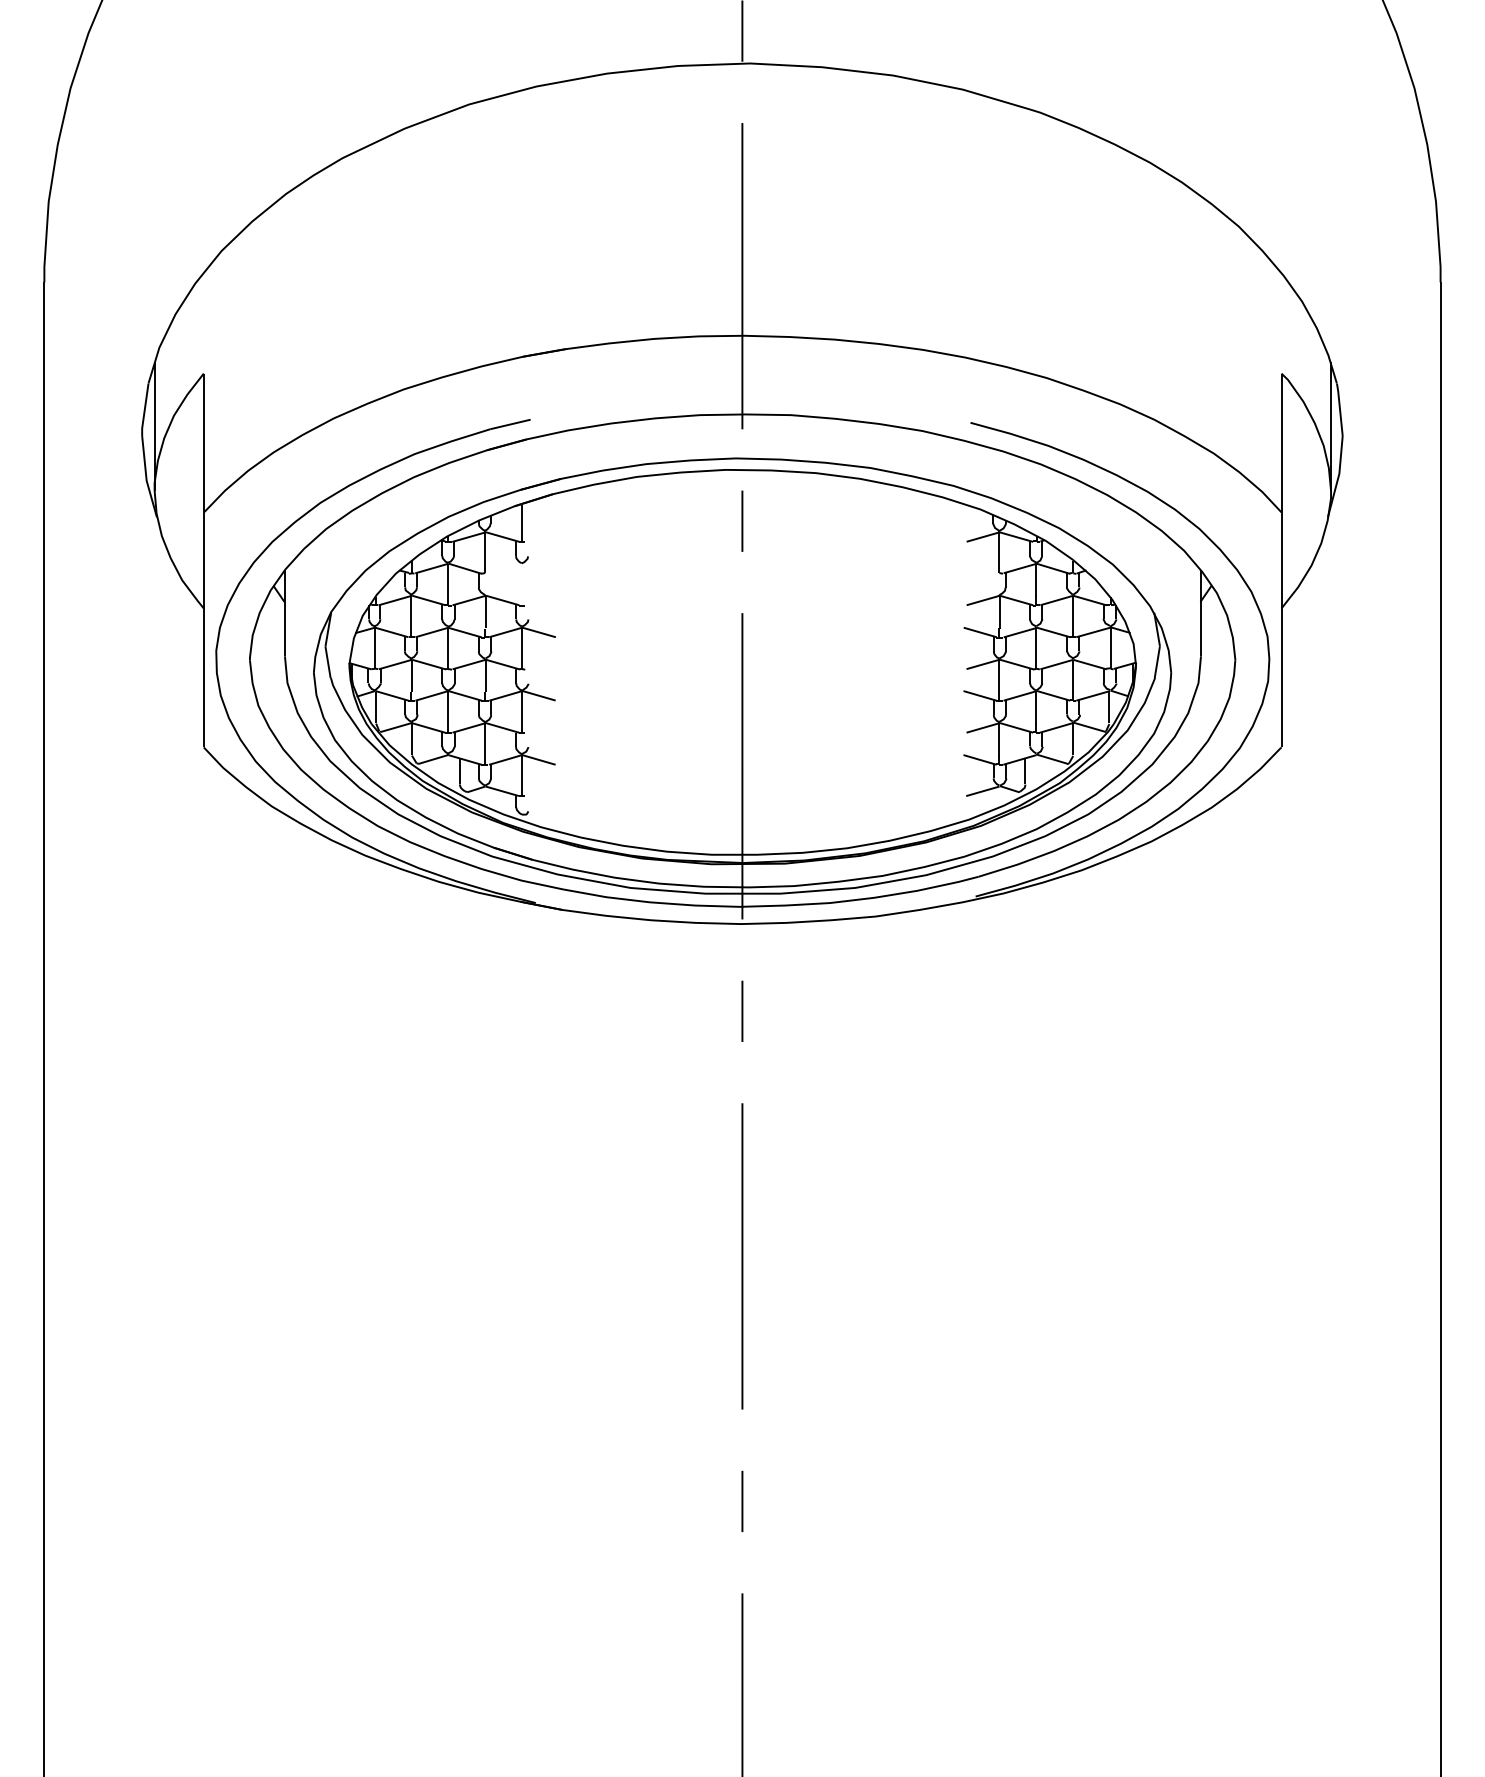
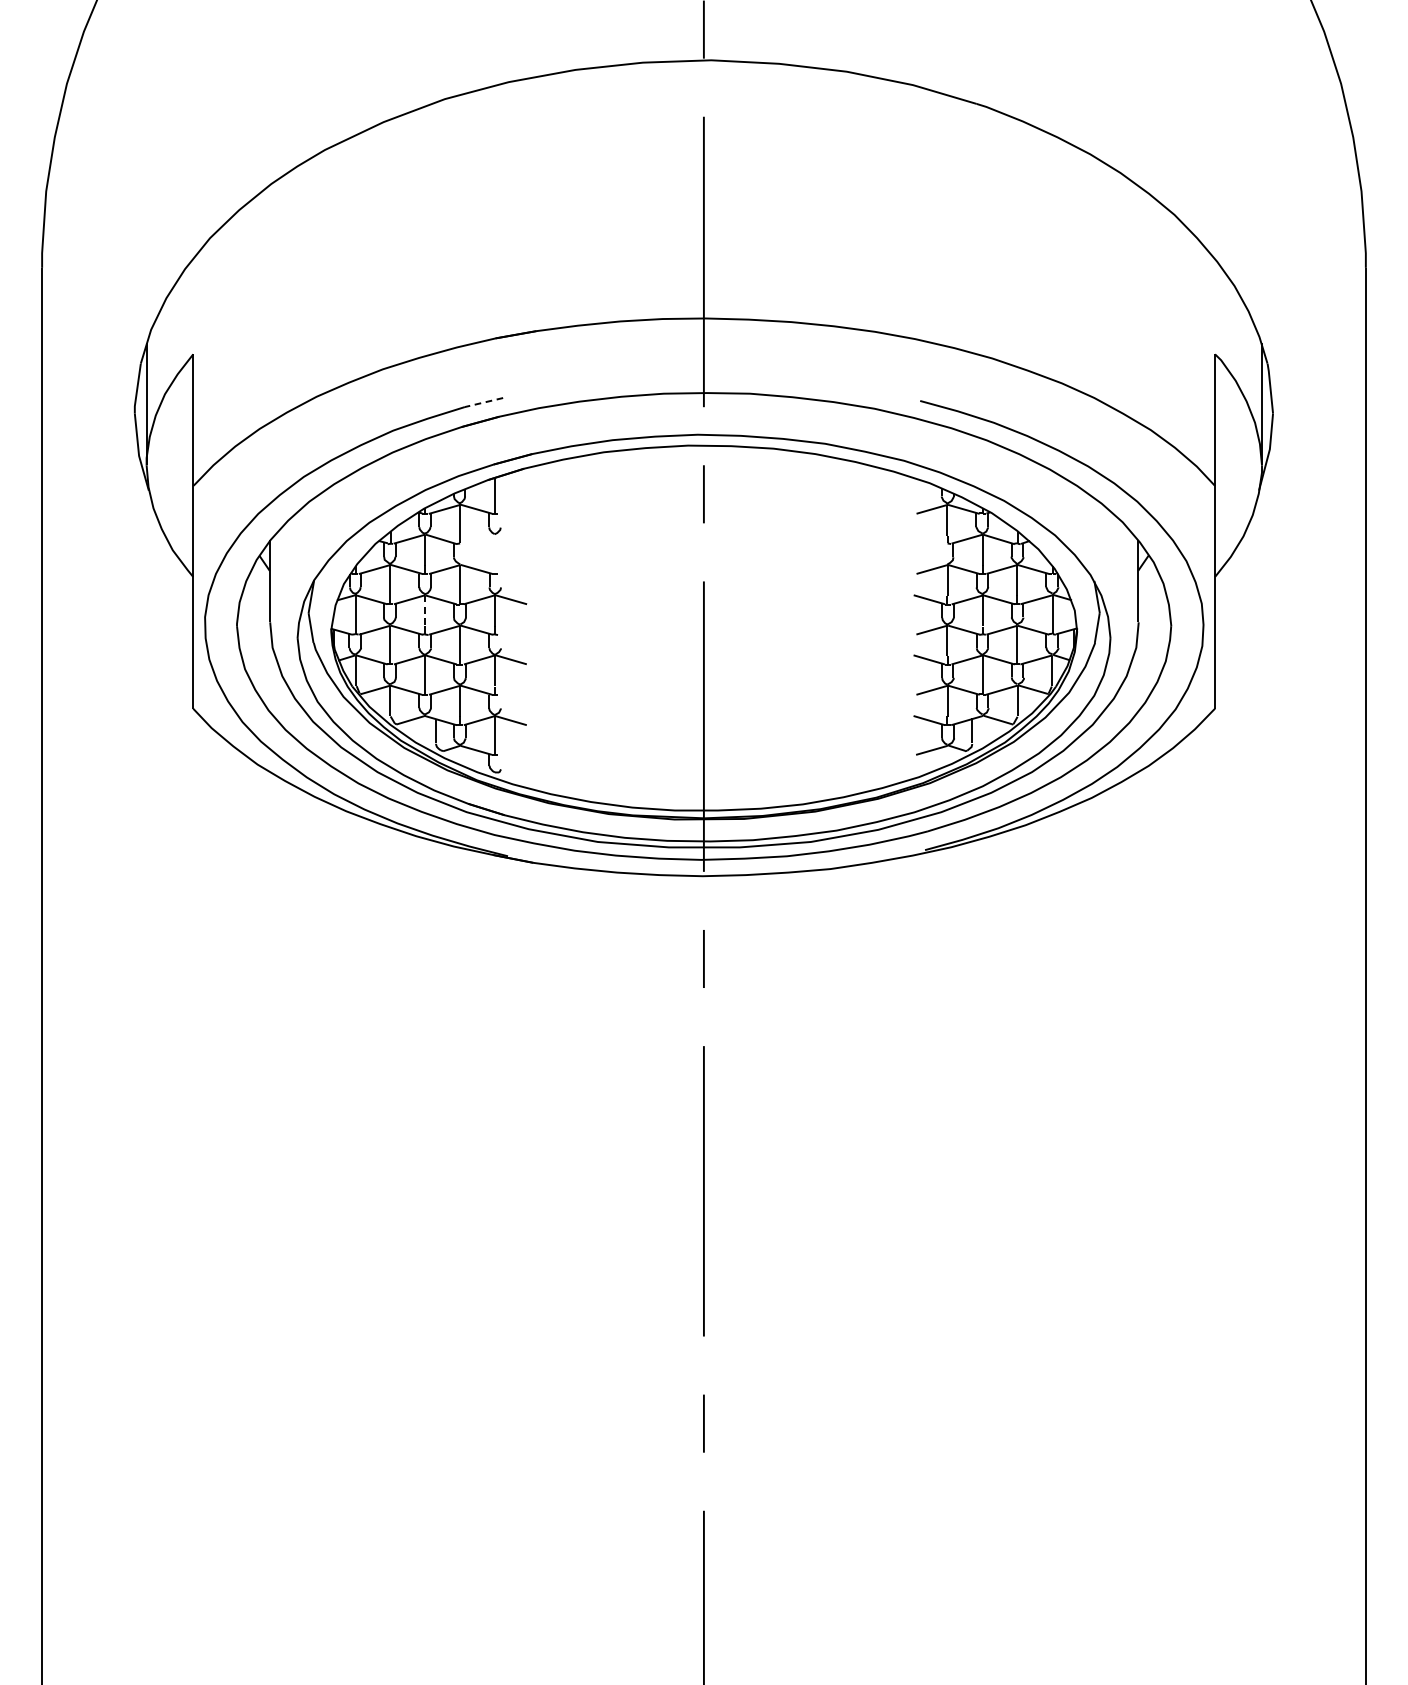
line: (510, 424) -> (484, 402), solid -> dashed
line: (447, 644) -> (424, 611), solid -> dashed

